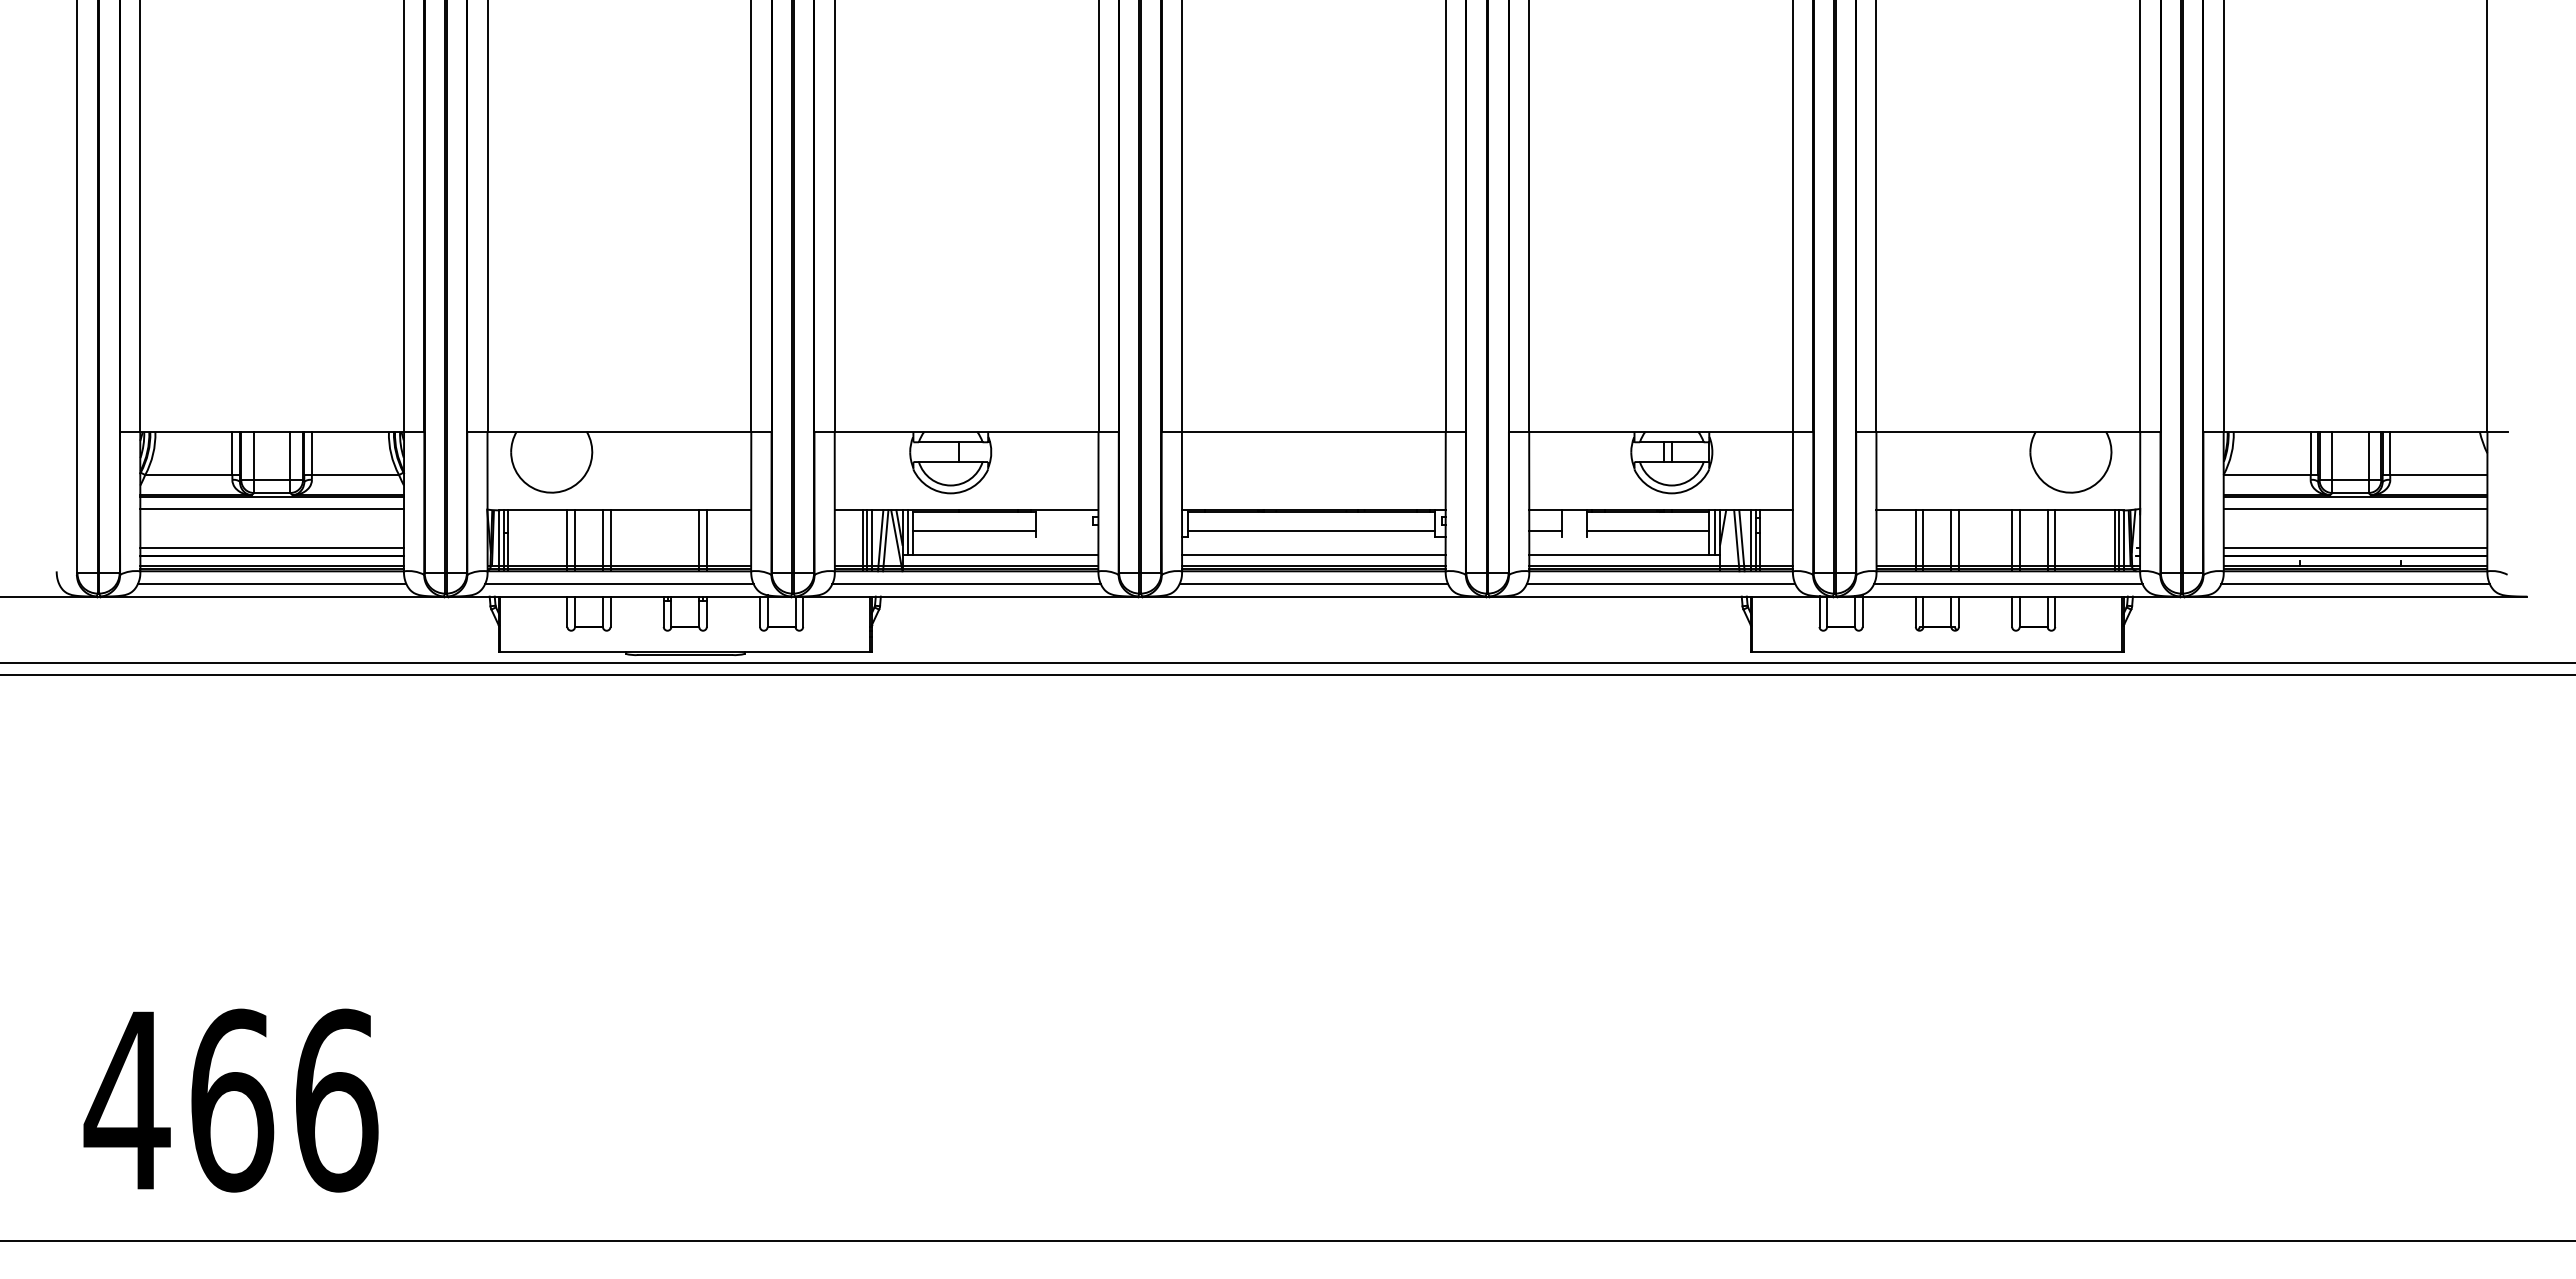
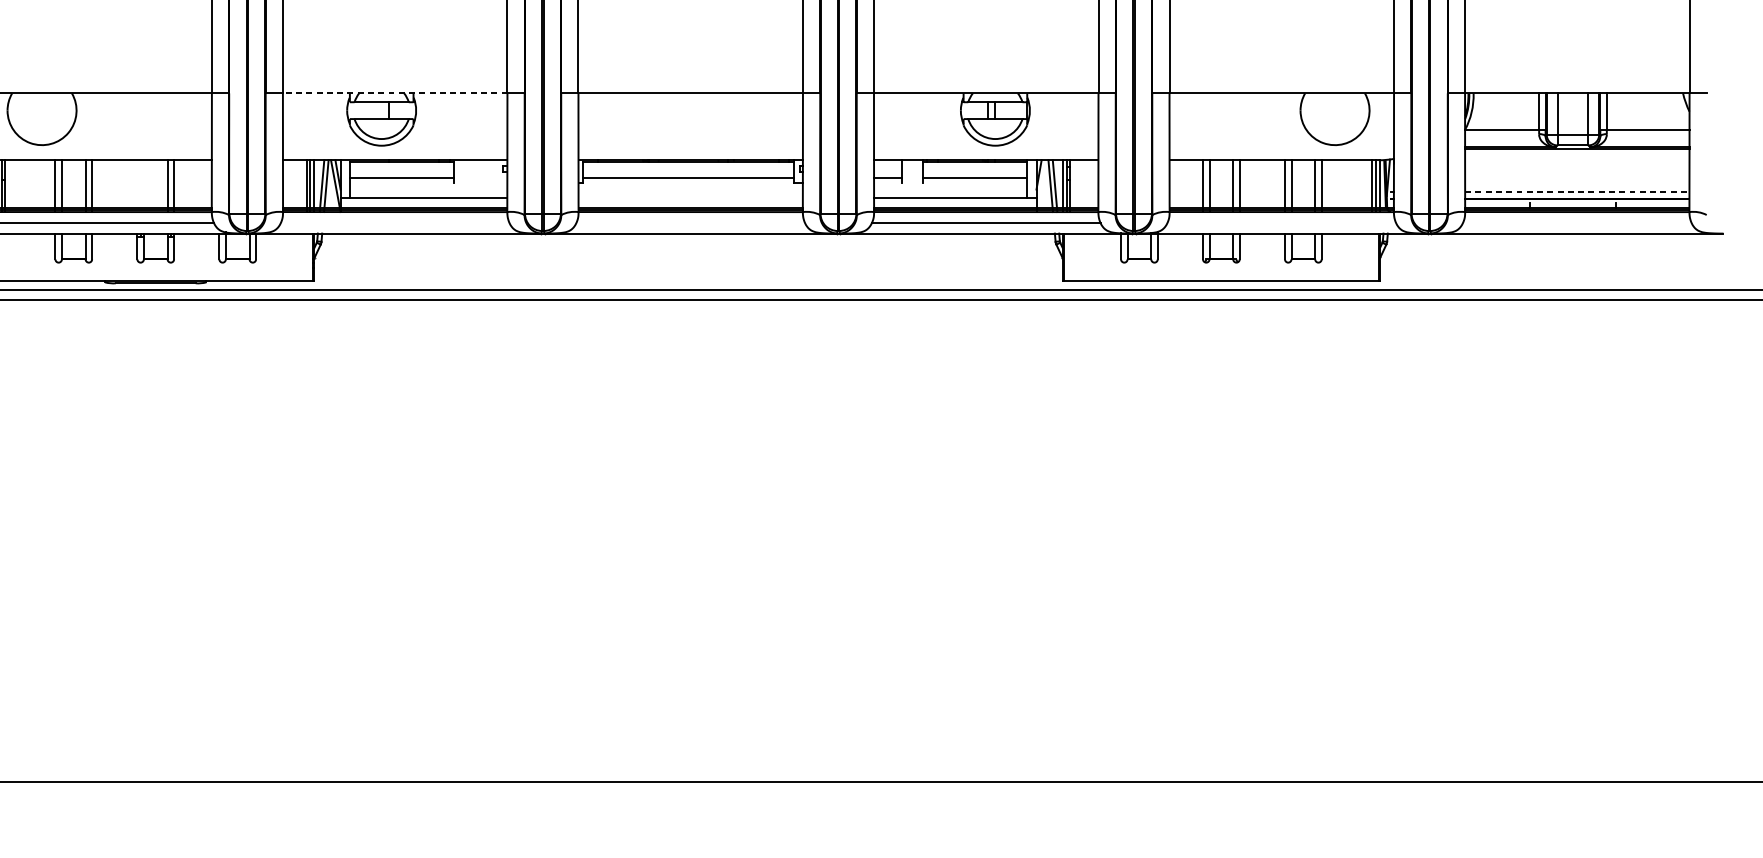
line: (966, 431) -> (395, 93), solid -> dashed
line: (2355, 509) -> (1577, 159), removed
line: (907, 532) -> (344, 179), removed
line: (1715, 532) -> (1032, 179), removed
line: (2355, 548) -> (1577, 192), solid -> dashed
line: (1313, 555) -> (690, 198), removed
line: (966, 583) -> (395, 222), removed
line: (1313, 583) -> (690, 222), removed
line: (2008, 583) -> (1281, 222), removed
line: (2355, 583) -> (1577, 222), removed

